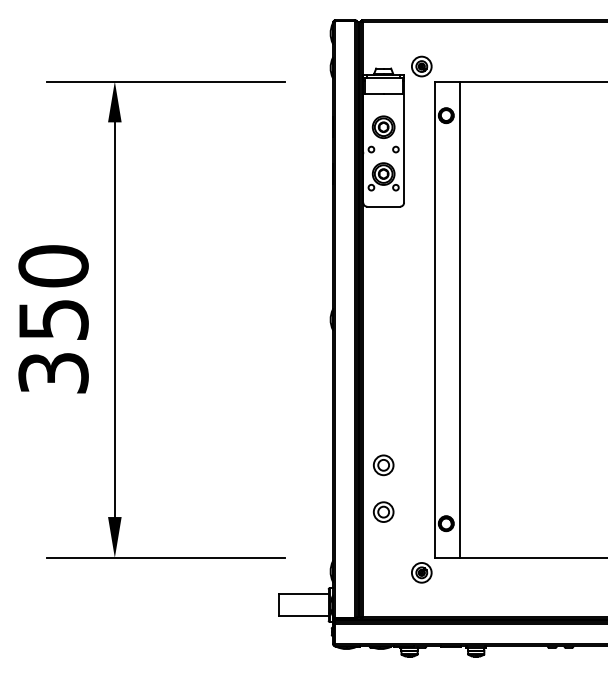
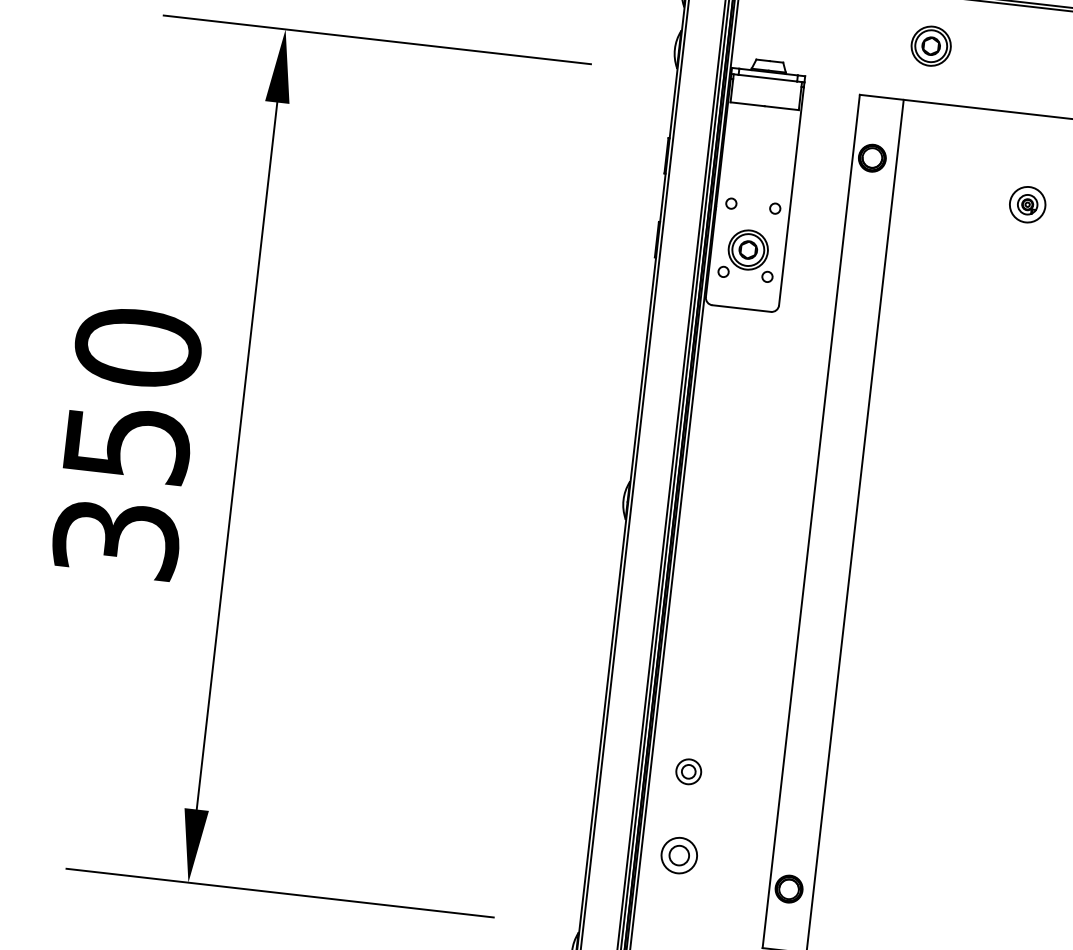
part: (421, 66) -> (1027, 204), moved
part: (383, 126) -> (931, 44), moved
part: (383, 465) -> (688, 772), size x0.7

